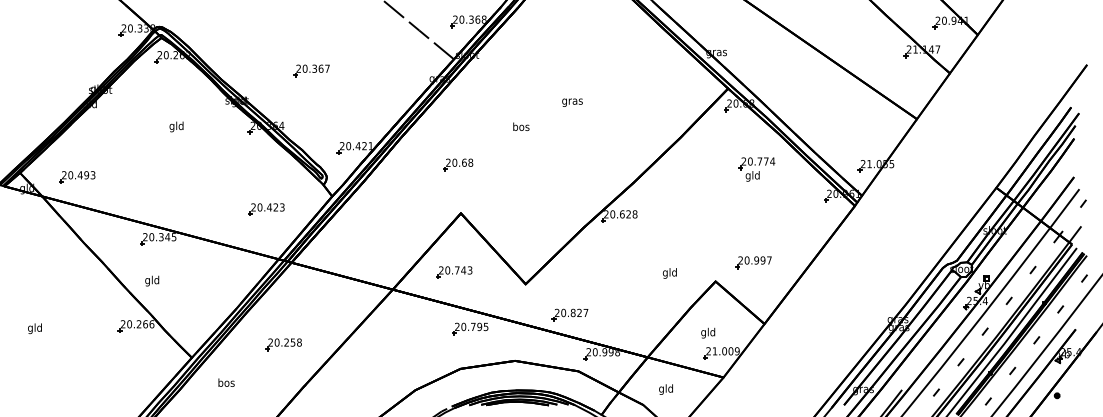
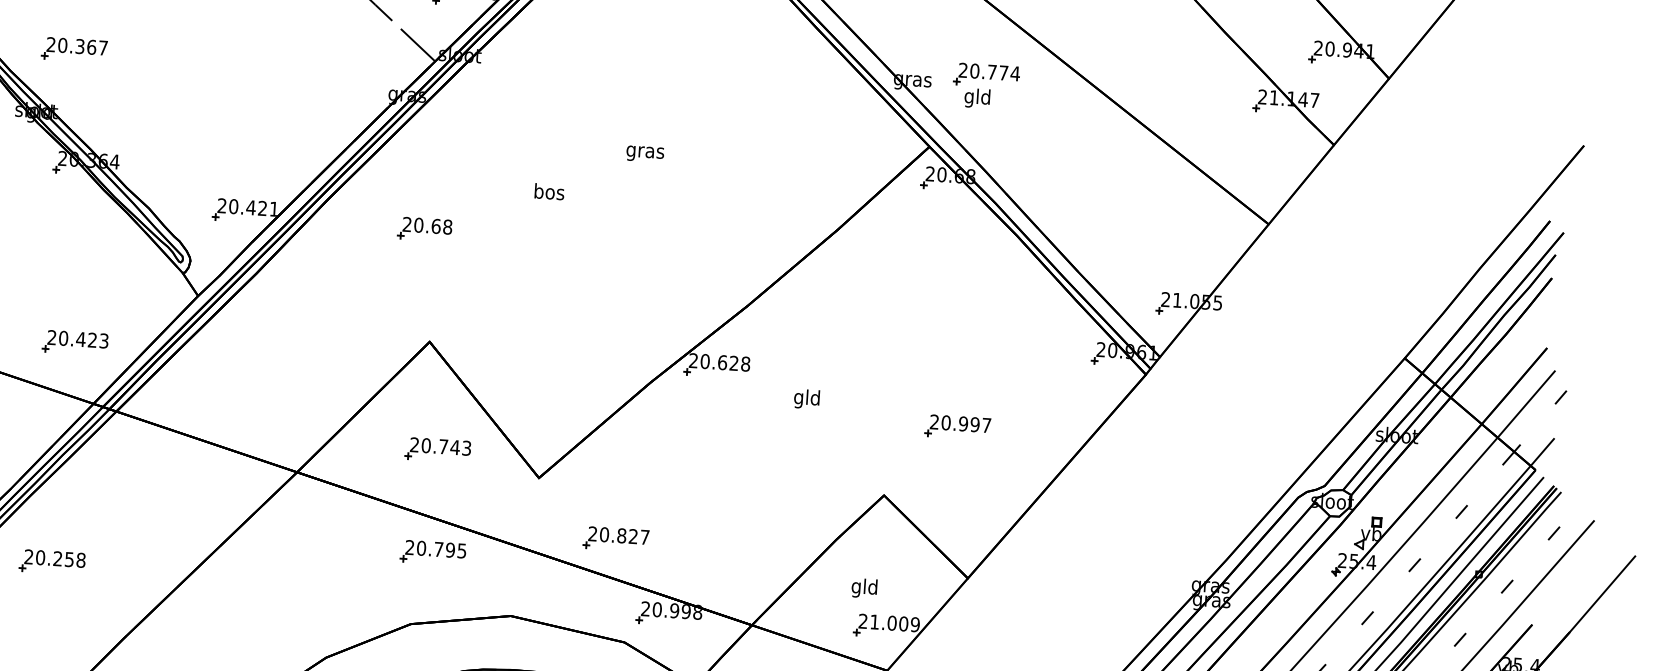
part: (311, 70) -> (74, 49), moved
part: (458, 164) -> (425, 228), moved
part: (756, 169) -> (985, 86), moved
part: (266, 209) -> (75, 342), moved
part: (753, 262) -> (957, 427), moved
part: (454, 272) -> (438, 450), moved
text: (669, 273) -> (806, 399), moved
part: (283, 344) -> (51, 561), moved

